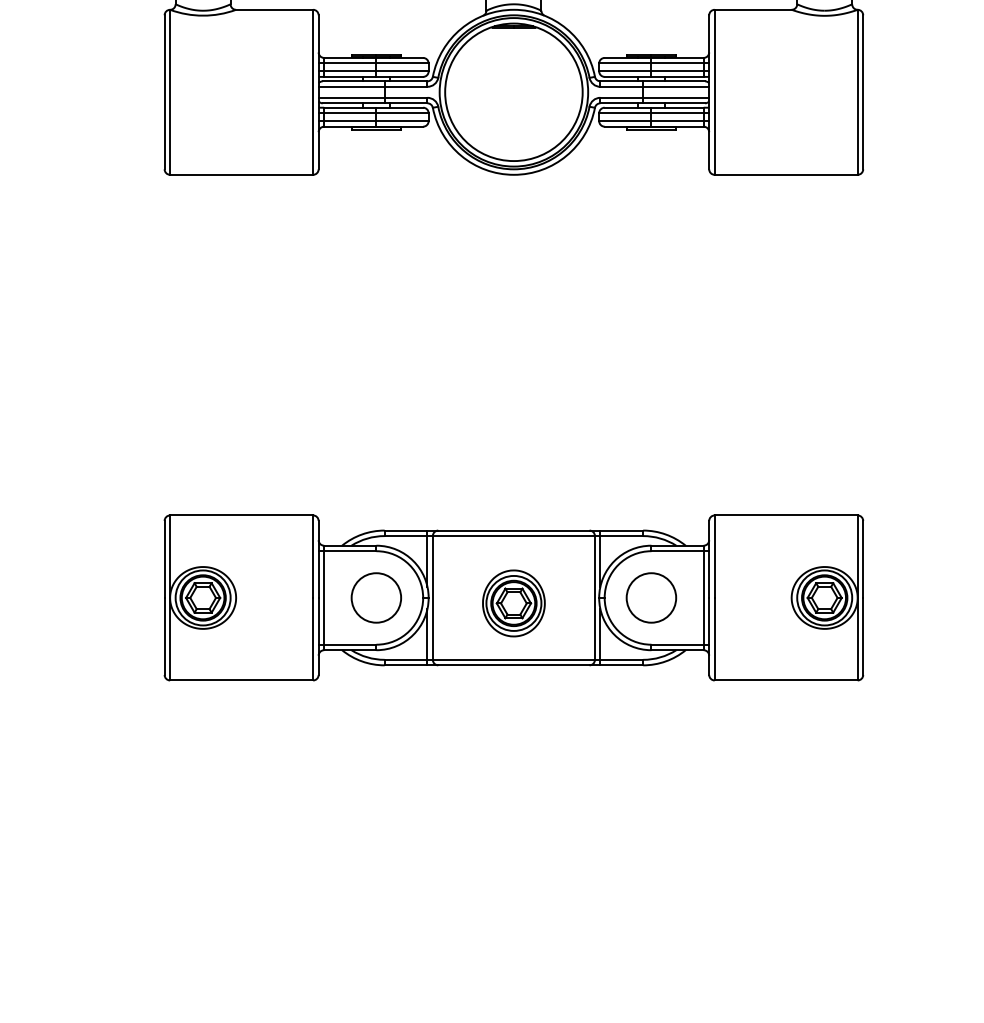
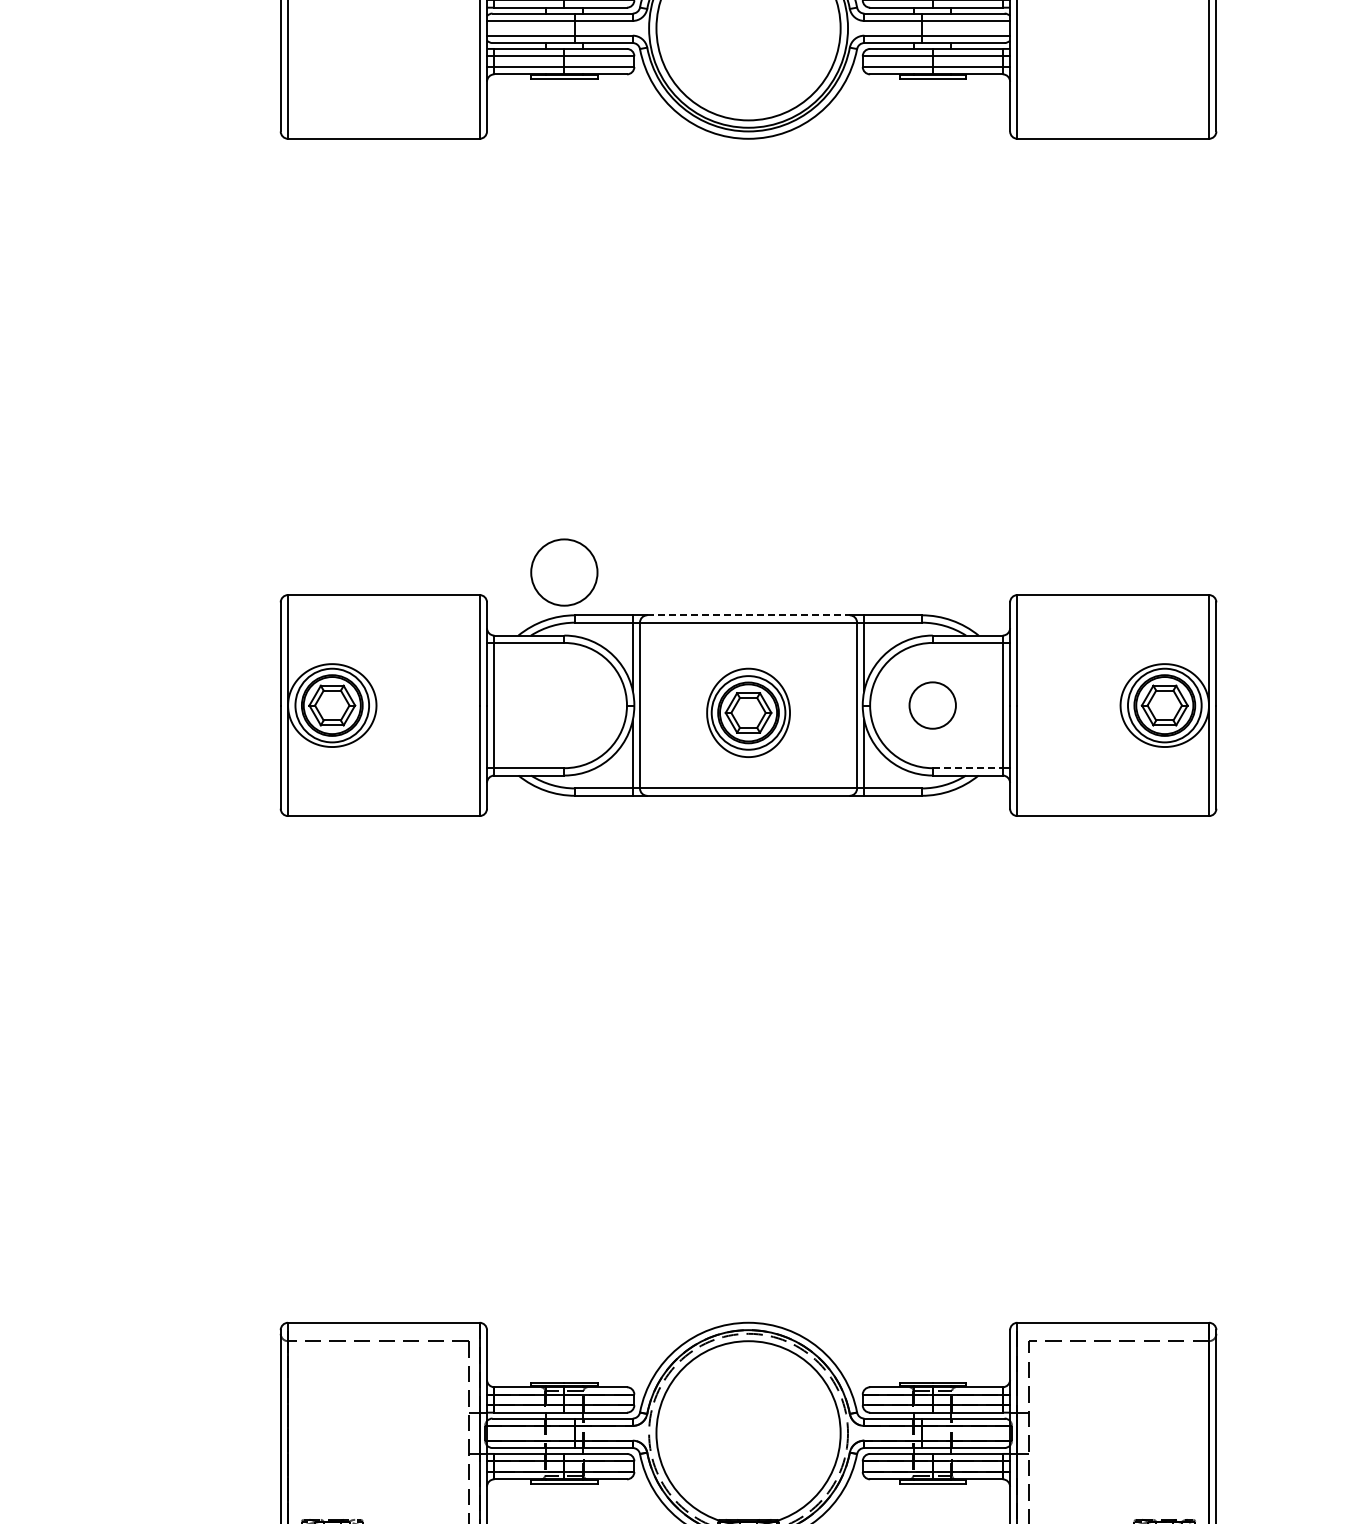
line: (514, 530) -> (749, 615), solid -> dashed
circle: (376, 597) -> (564, 572), moved
circle: (651, 597) -> (932, 705), size x0.7
line: (677, 644) -> (967, 768), solid -> dashed

